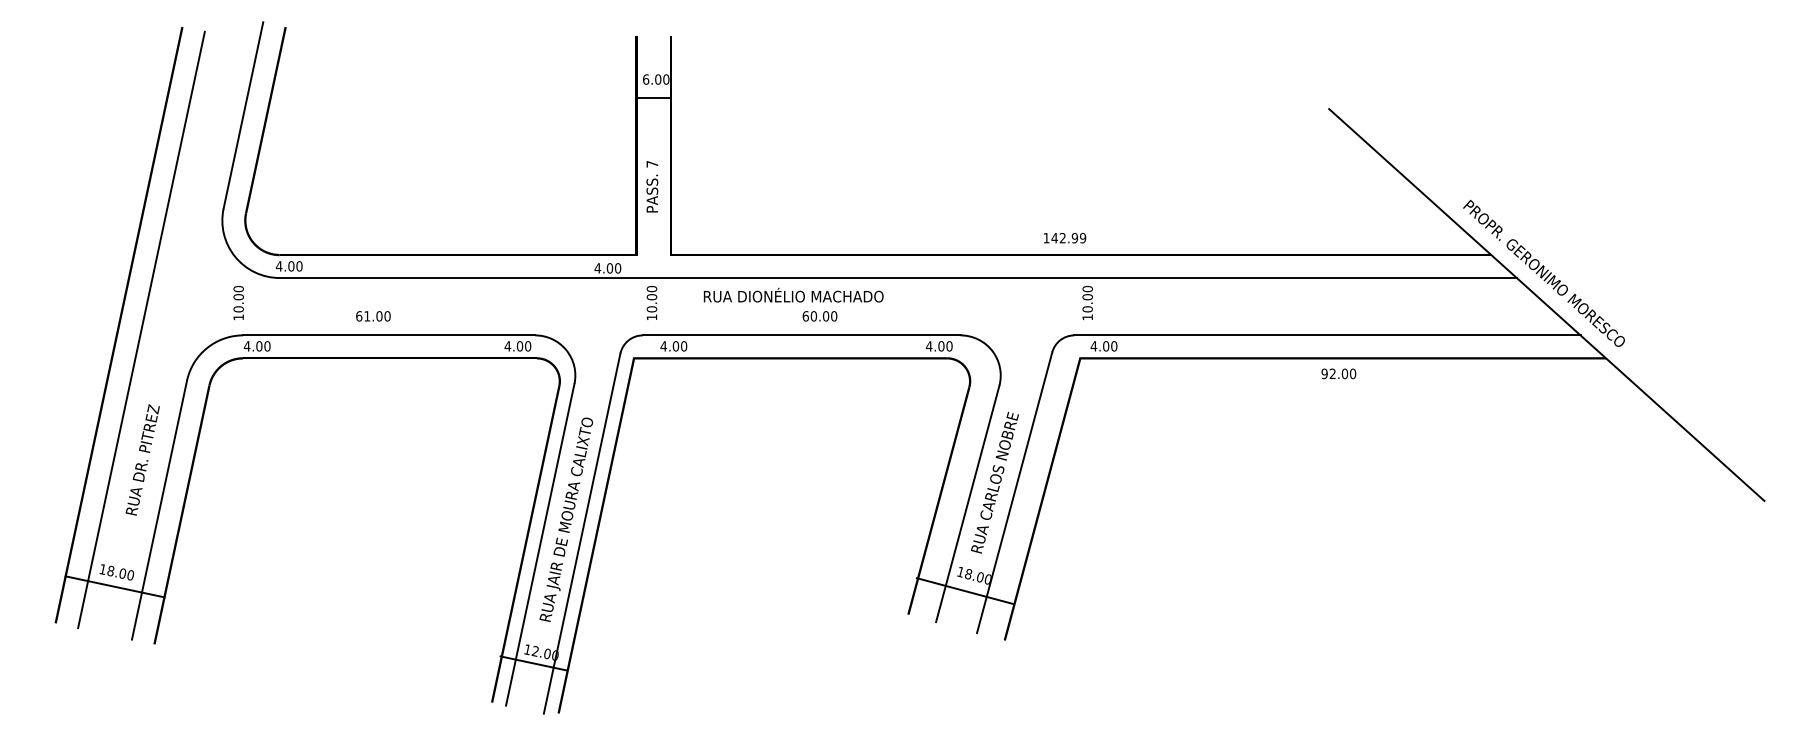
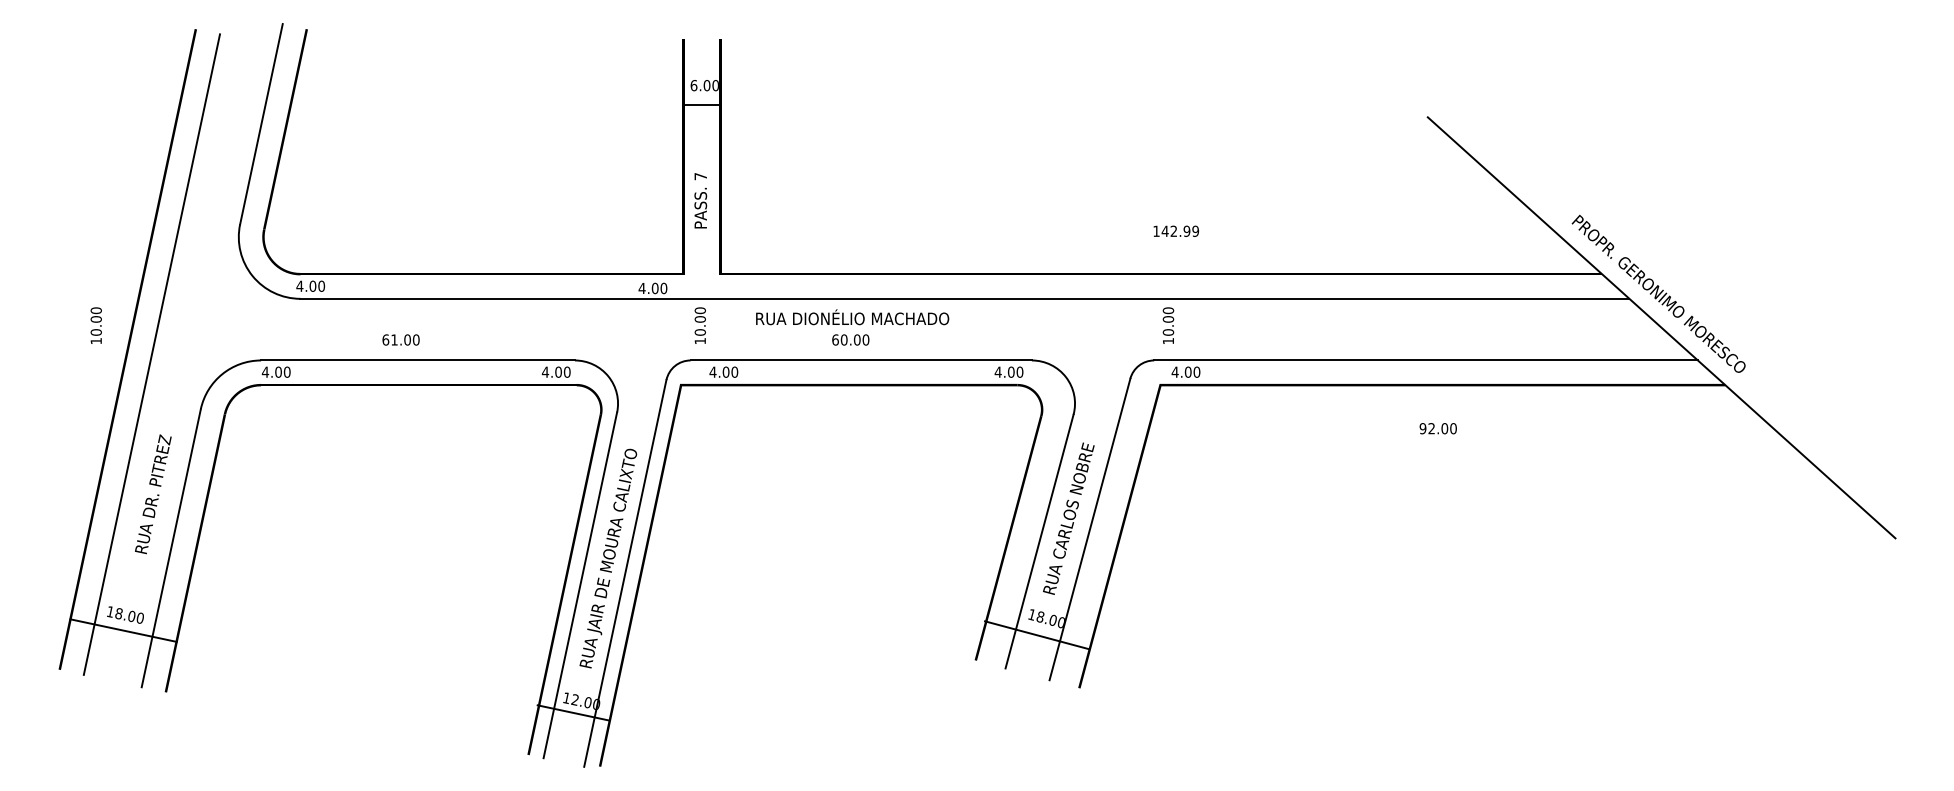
text: (1065, 238) -> (1176, 231), moved
text: (238, 302) -> (96, 325), moved
text: (819, 316) -> (850, 340), moved
text: (1338, 373) -> (1437, 428), moved

